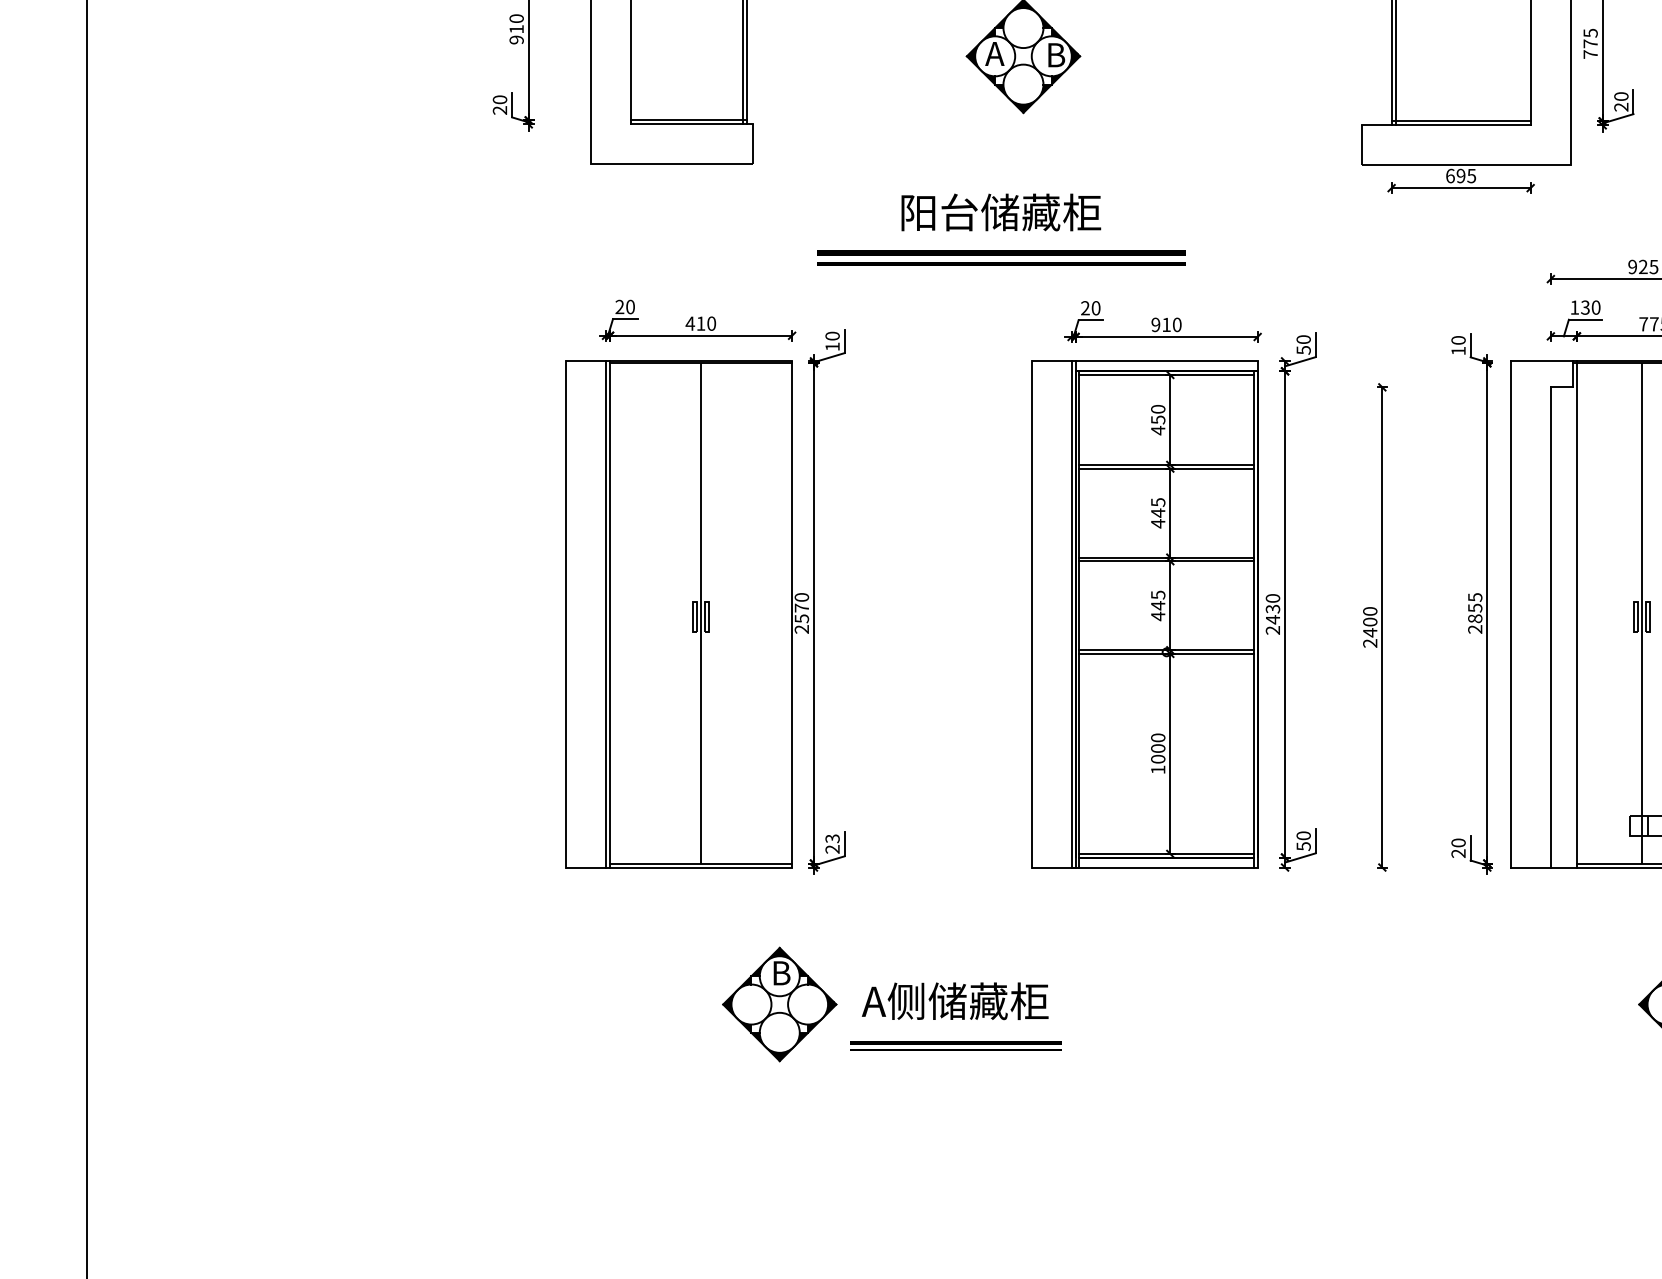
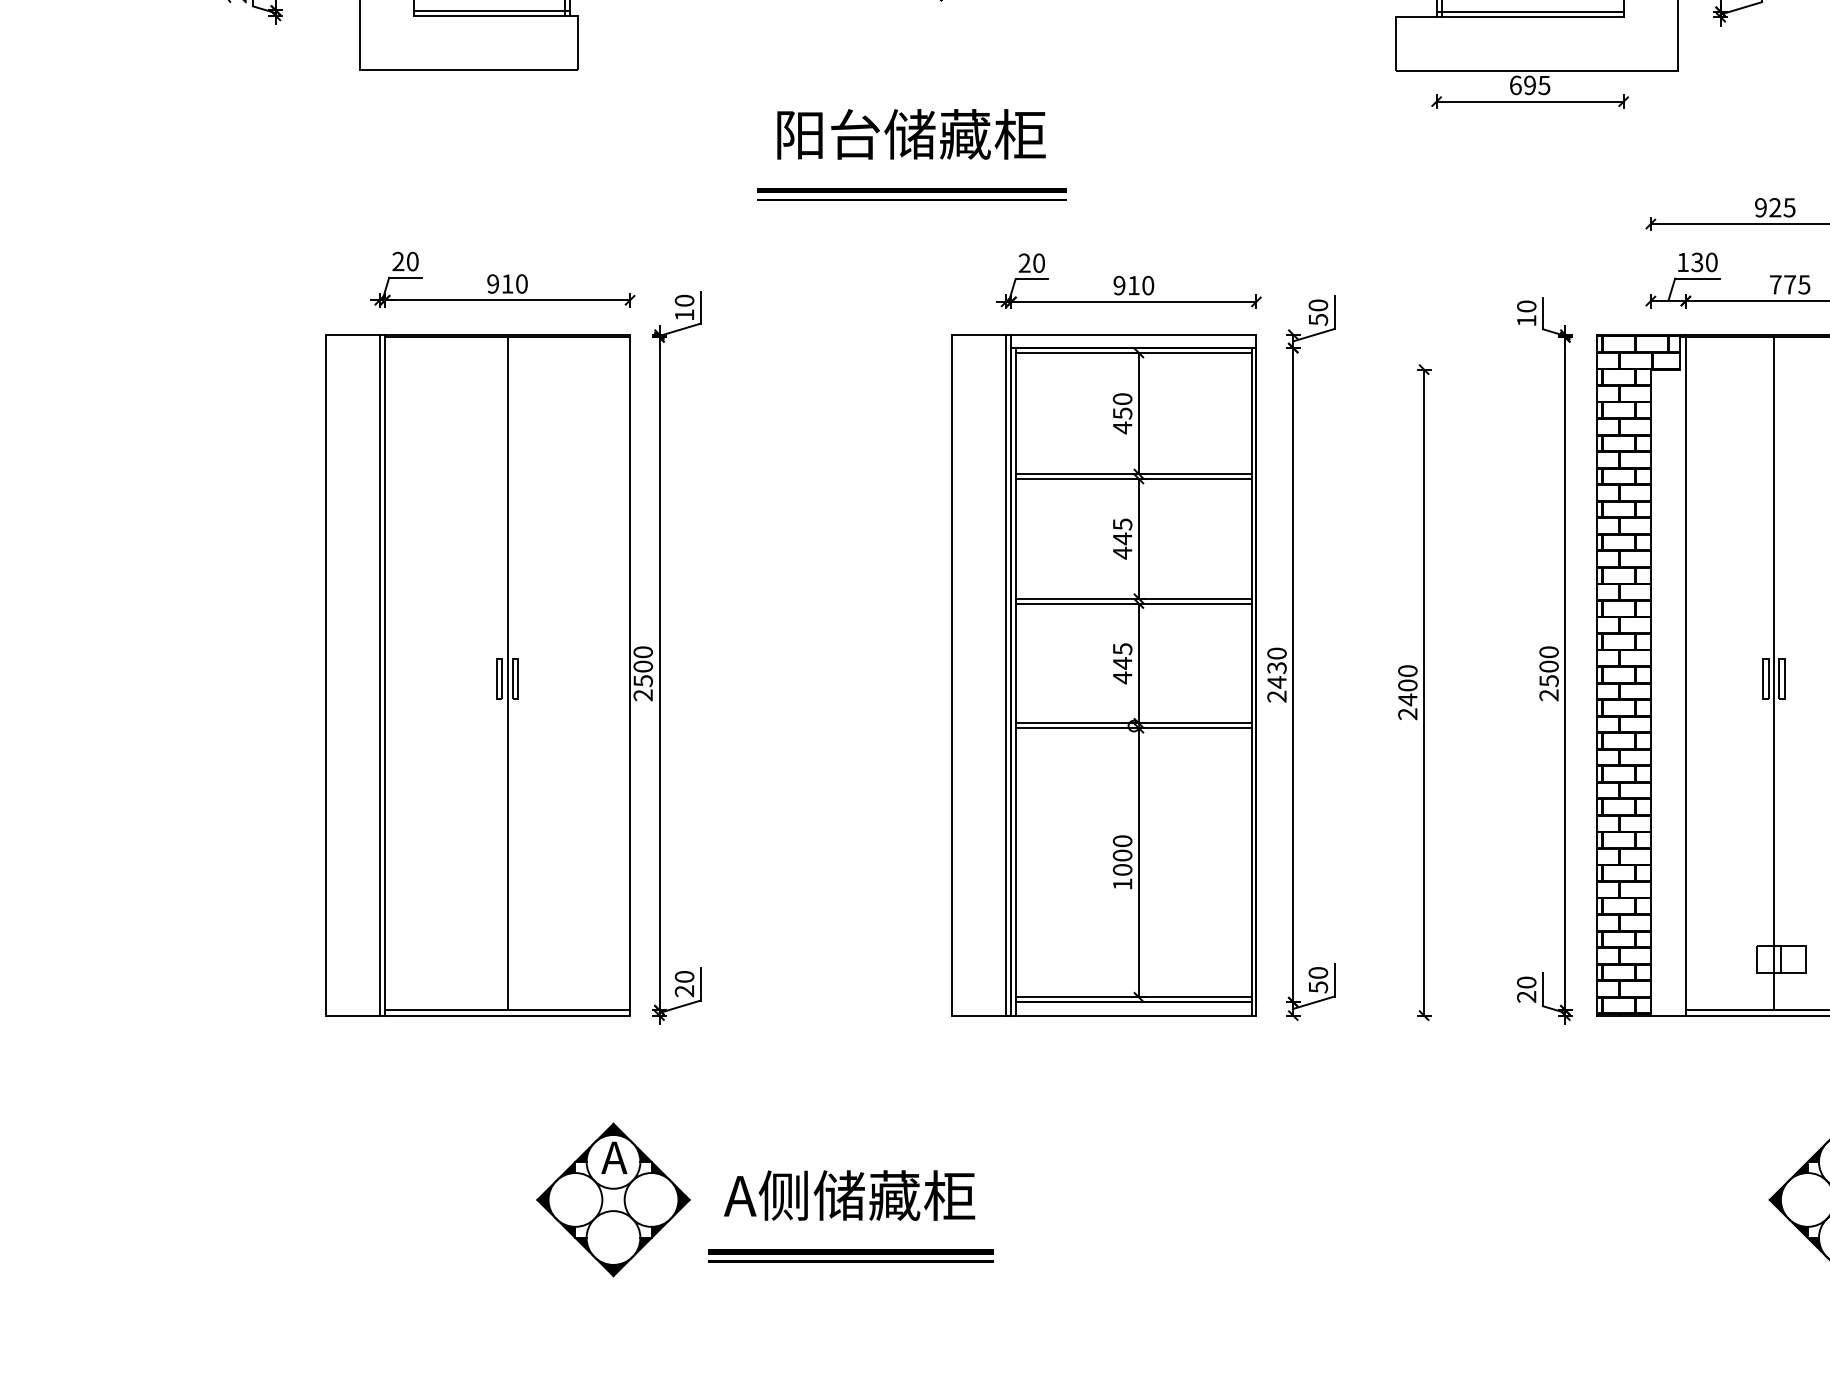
part: (1001, 256) -> (911, 193), size x0.62
text: (690, 323) -> (493, 283), 410 -> 910
text: (801, 607) -> (642, 665), 2570 -> 2500
text: (1475, 608) -> (1549, 667), 2855 -> 2500
hatch: (1541, 614) -> (1638, 675), added
text: (832, 838) -> (684, 976), 23 -> 20
text: (780, 973) -> (614, 1158), B -> A

